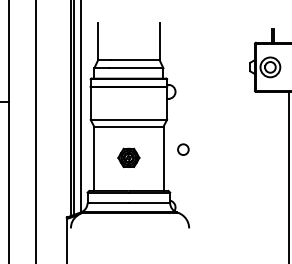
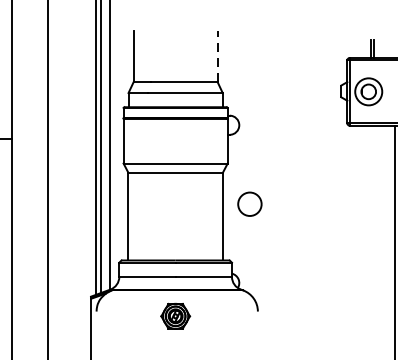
line: (159, 41) -> (217, 56), solid -> dashed
circle: (183, 149) -> (250, 203), size x1.6
part: (128, 157) -> (175, 315), moved

